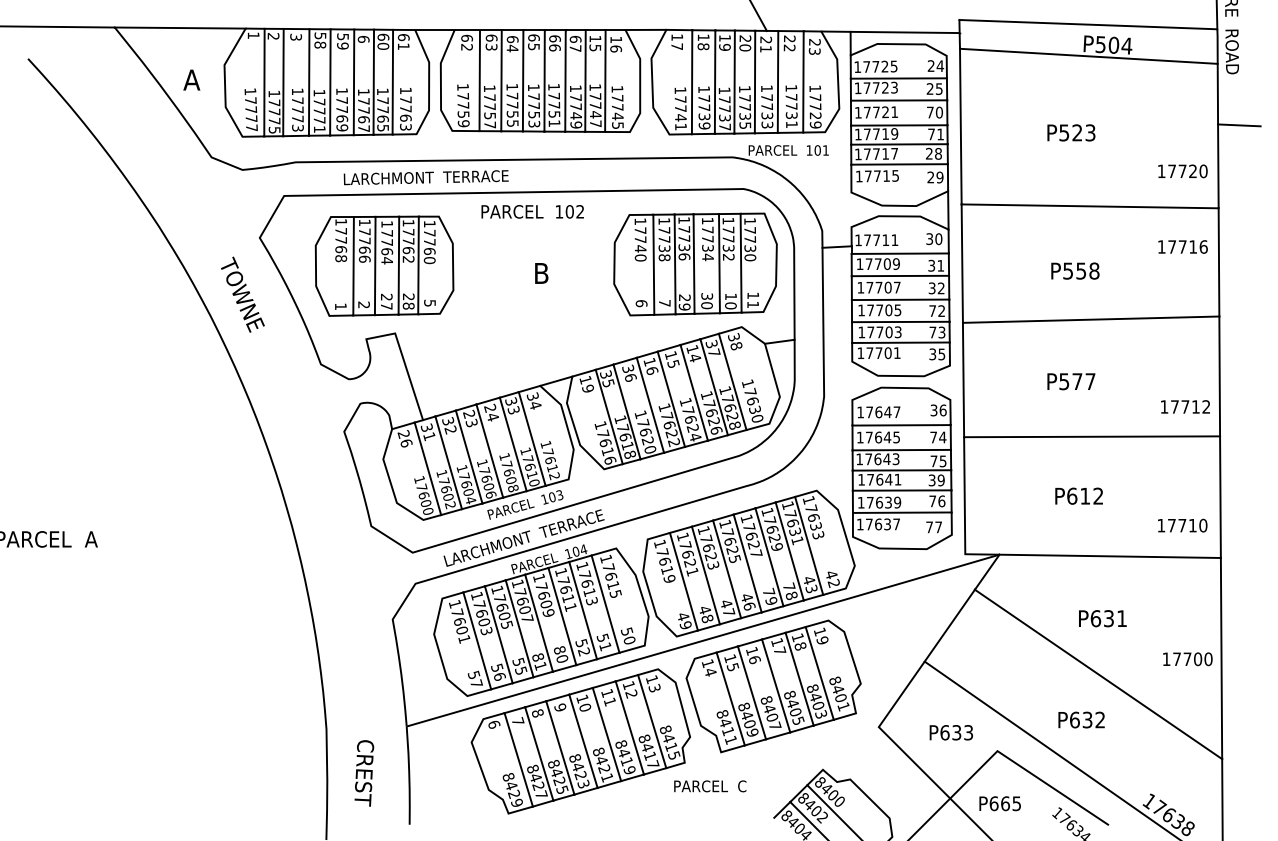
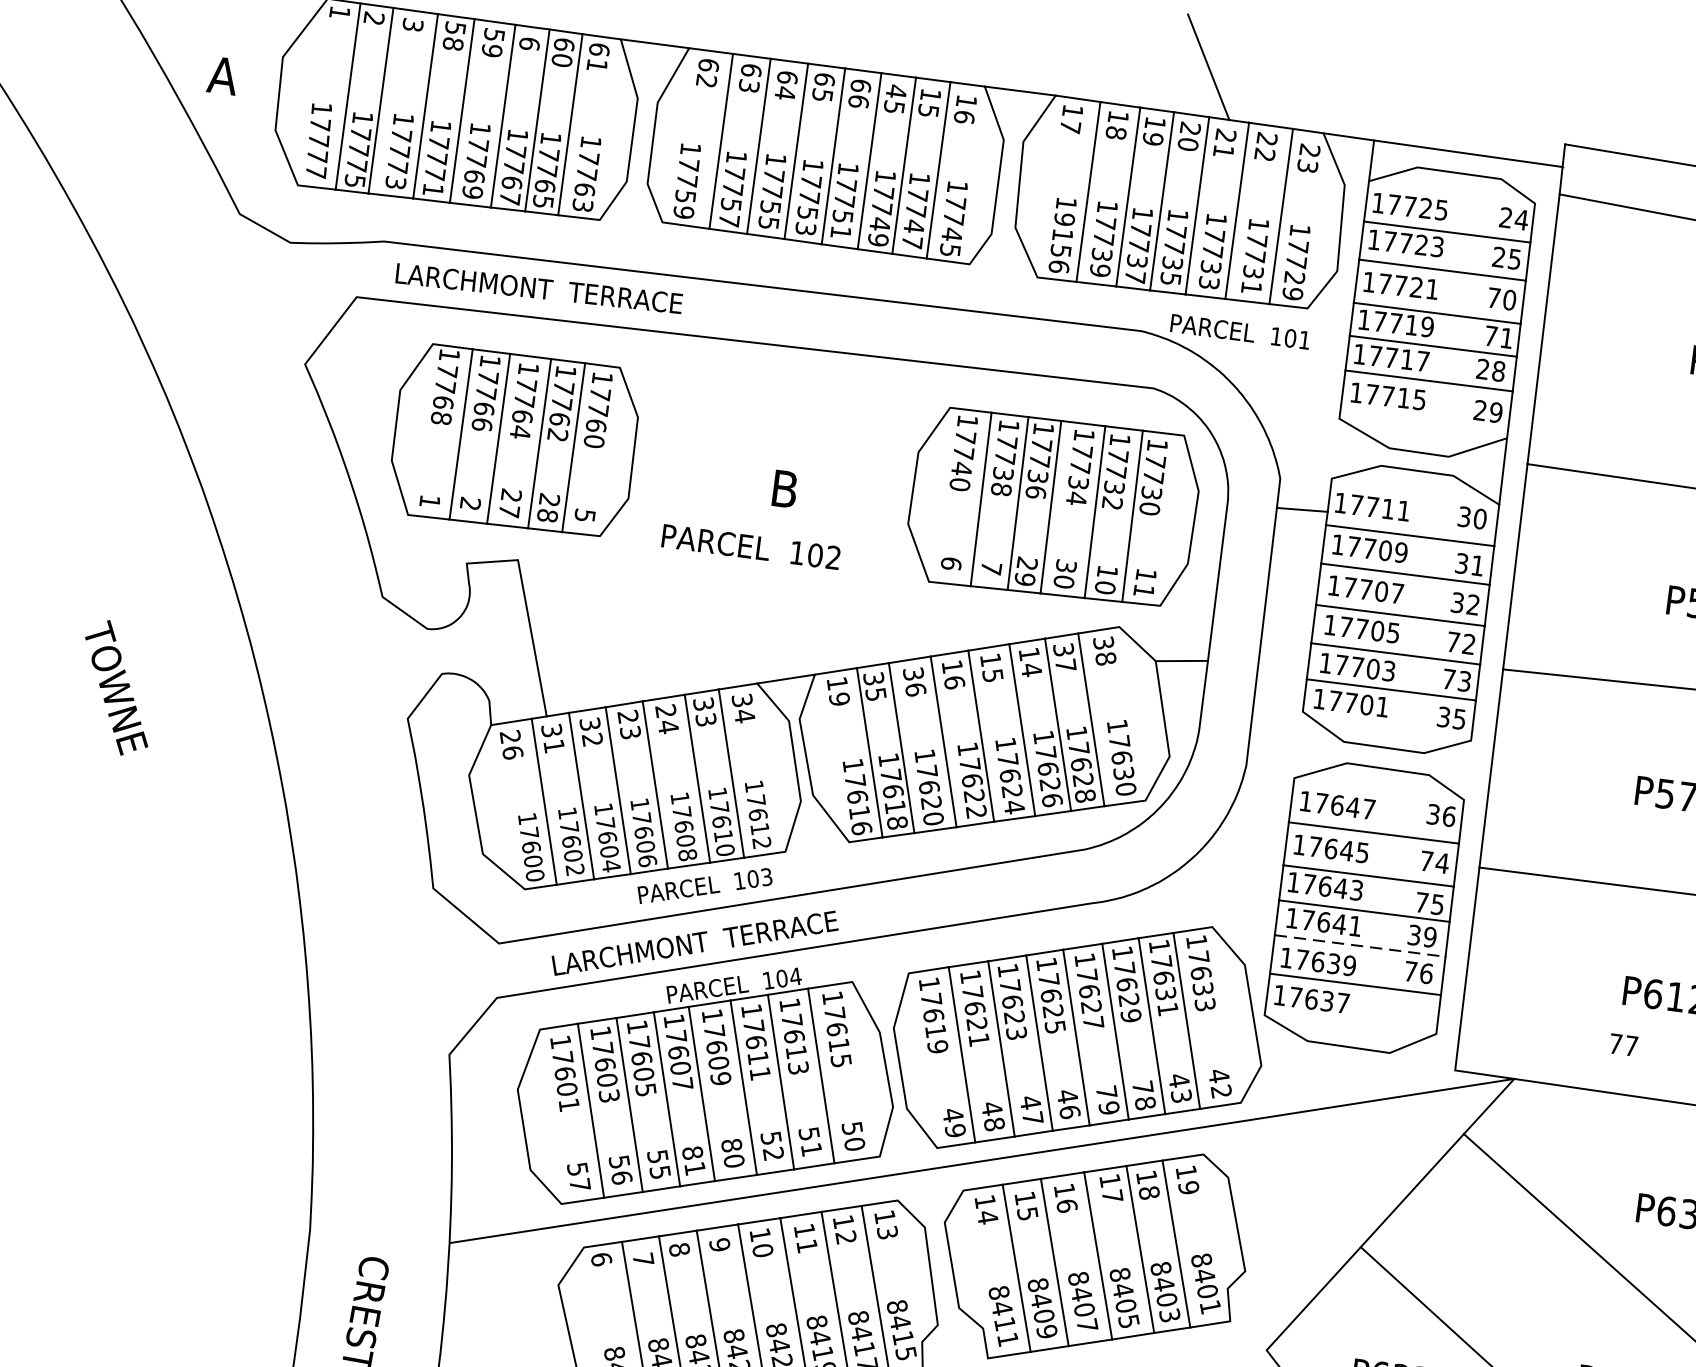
text: (575, 43) -> (895, 98), 67 -> 45
text: (680, 113) -> (1061, 243), 17741 -> 19156
text: (425, 177) -> (538, 288), moved
text: (532, 211) -> (750, 546), moved
text: (242, 294) -> (116, 687), moved
line: (902, 490) -> (1360, 945), solid -> dashed
text: (933, 527) -> (1622, 1045), moved

